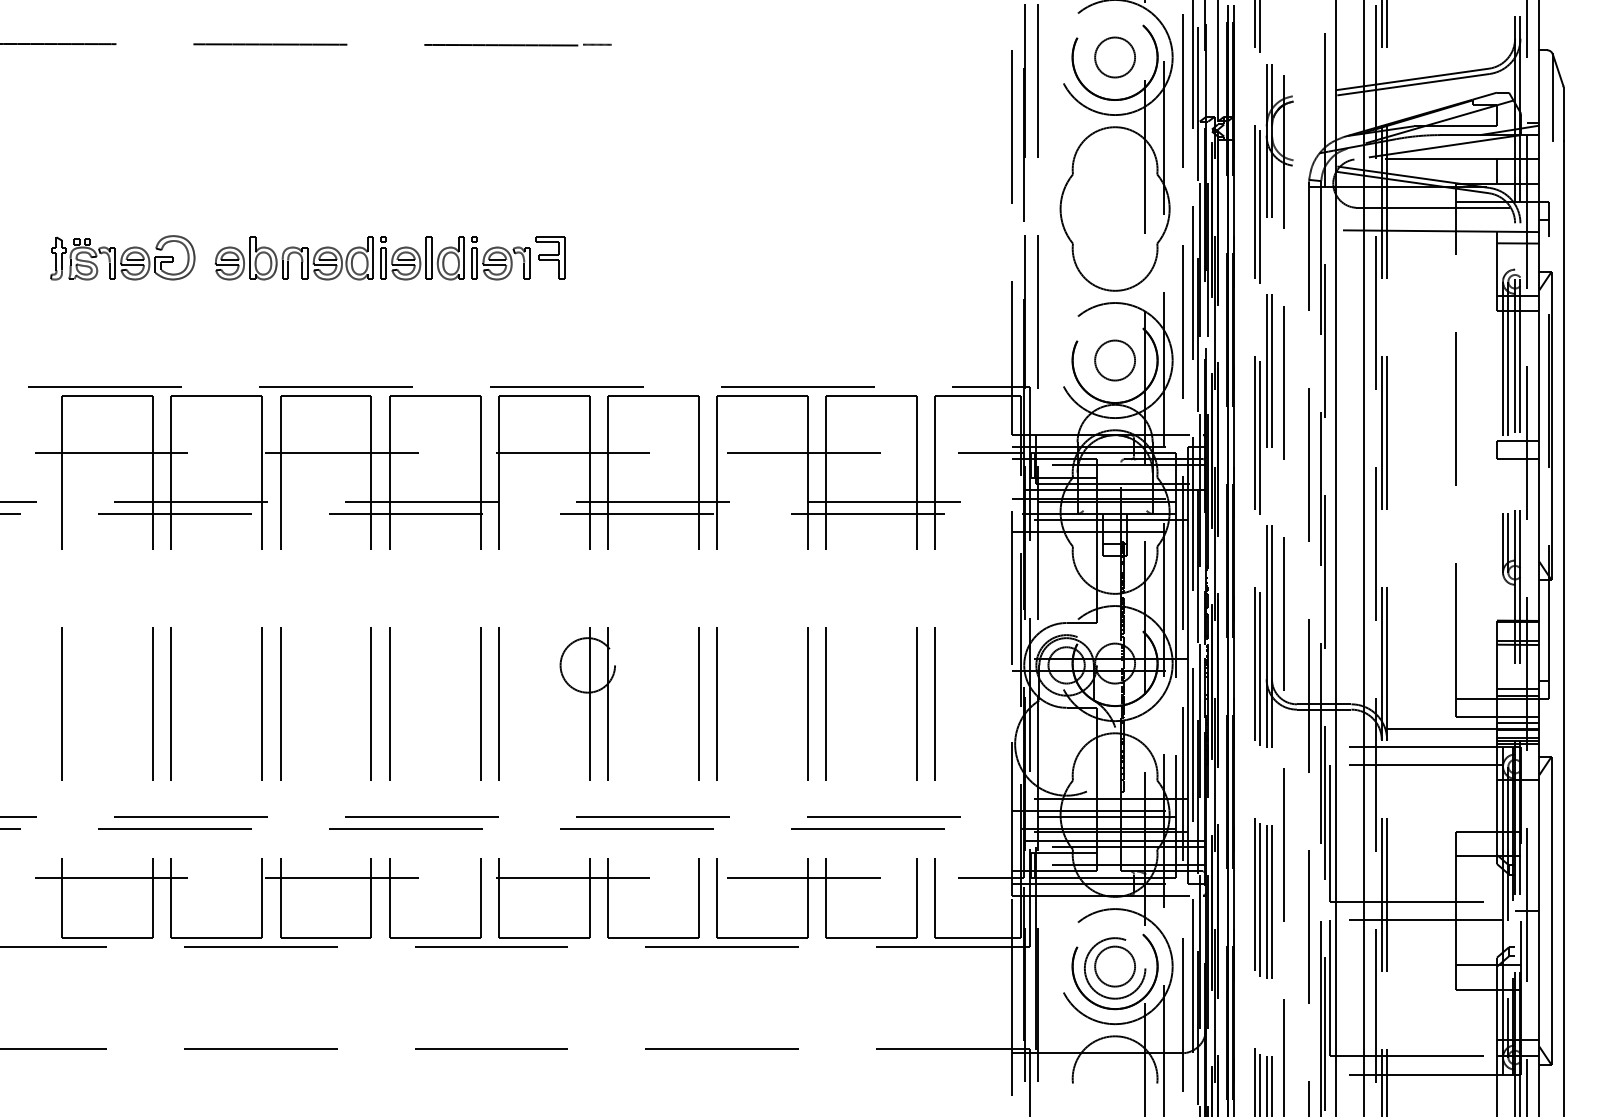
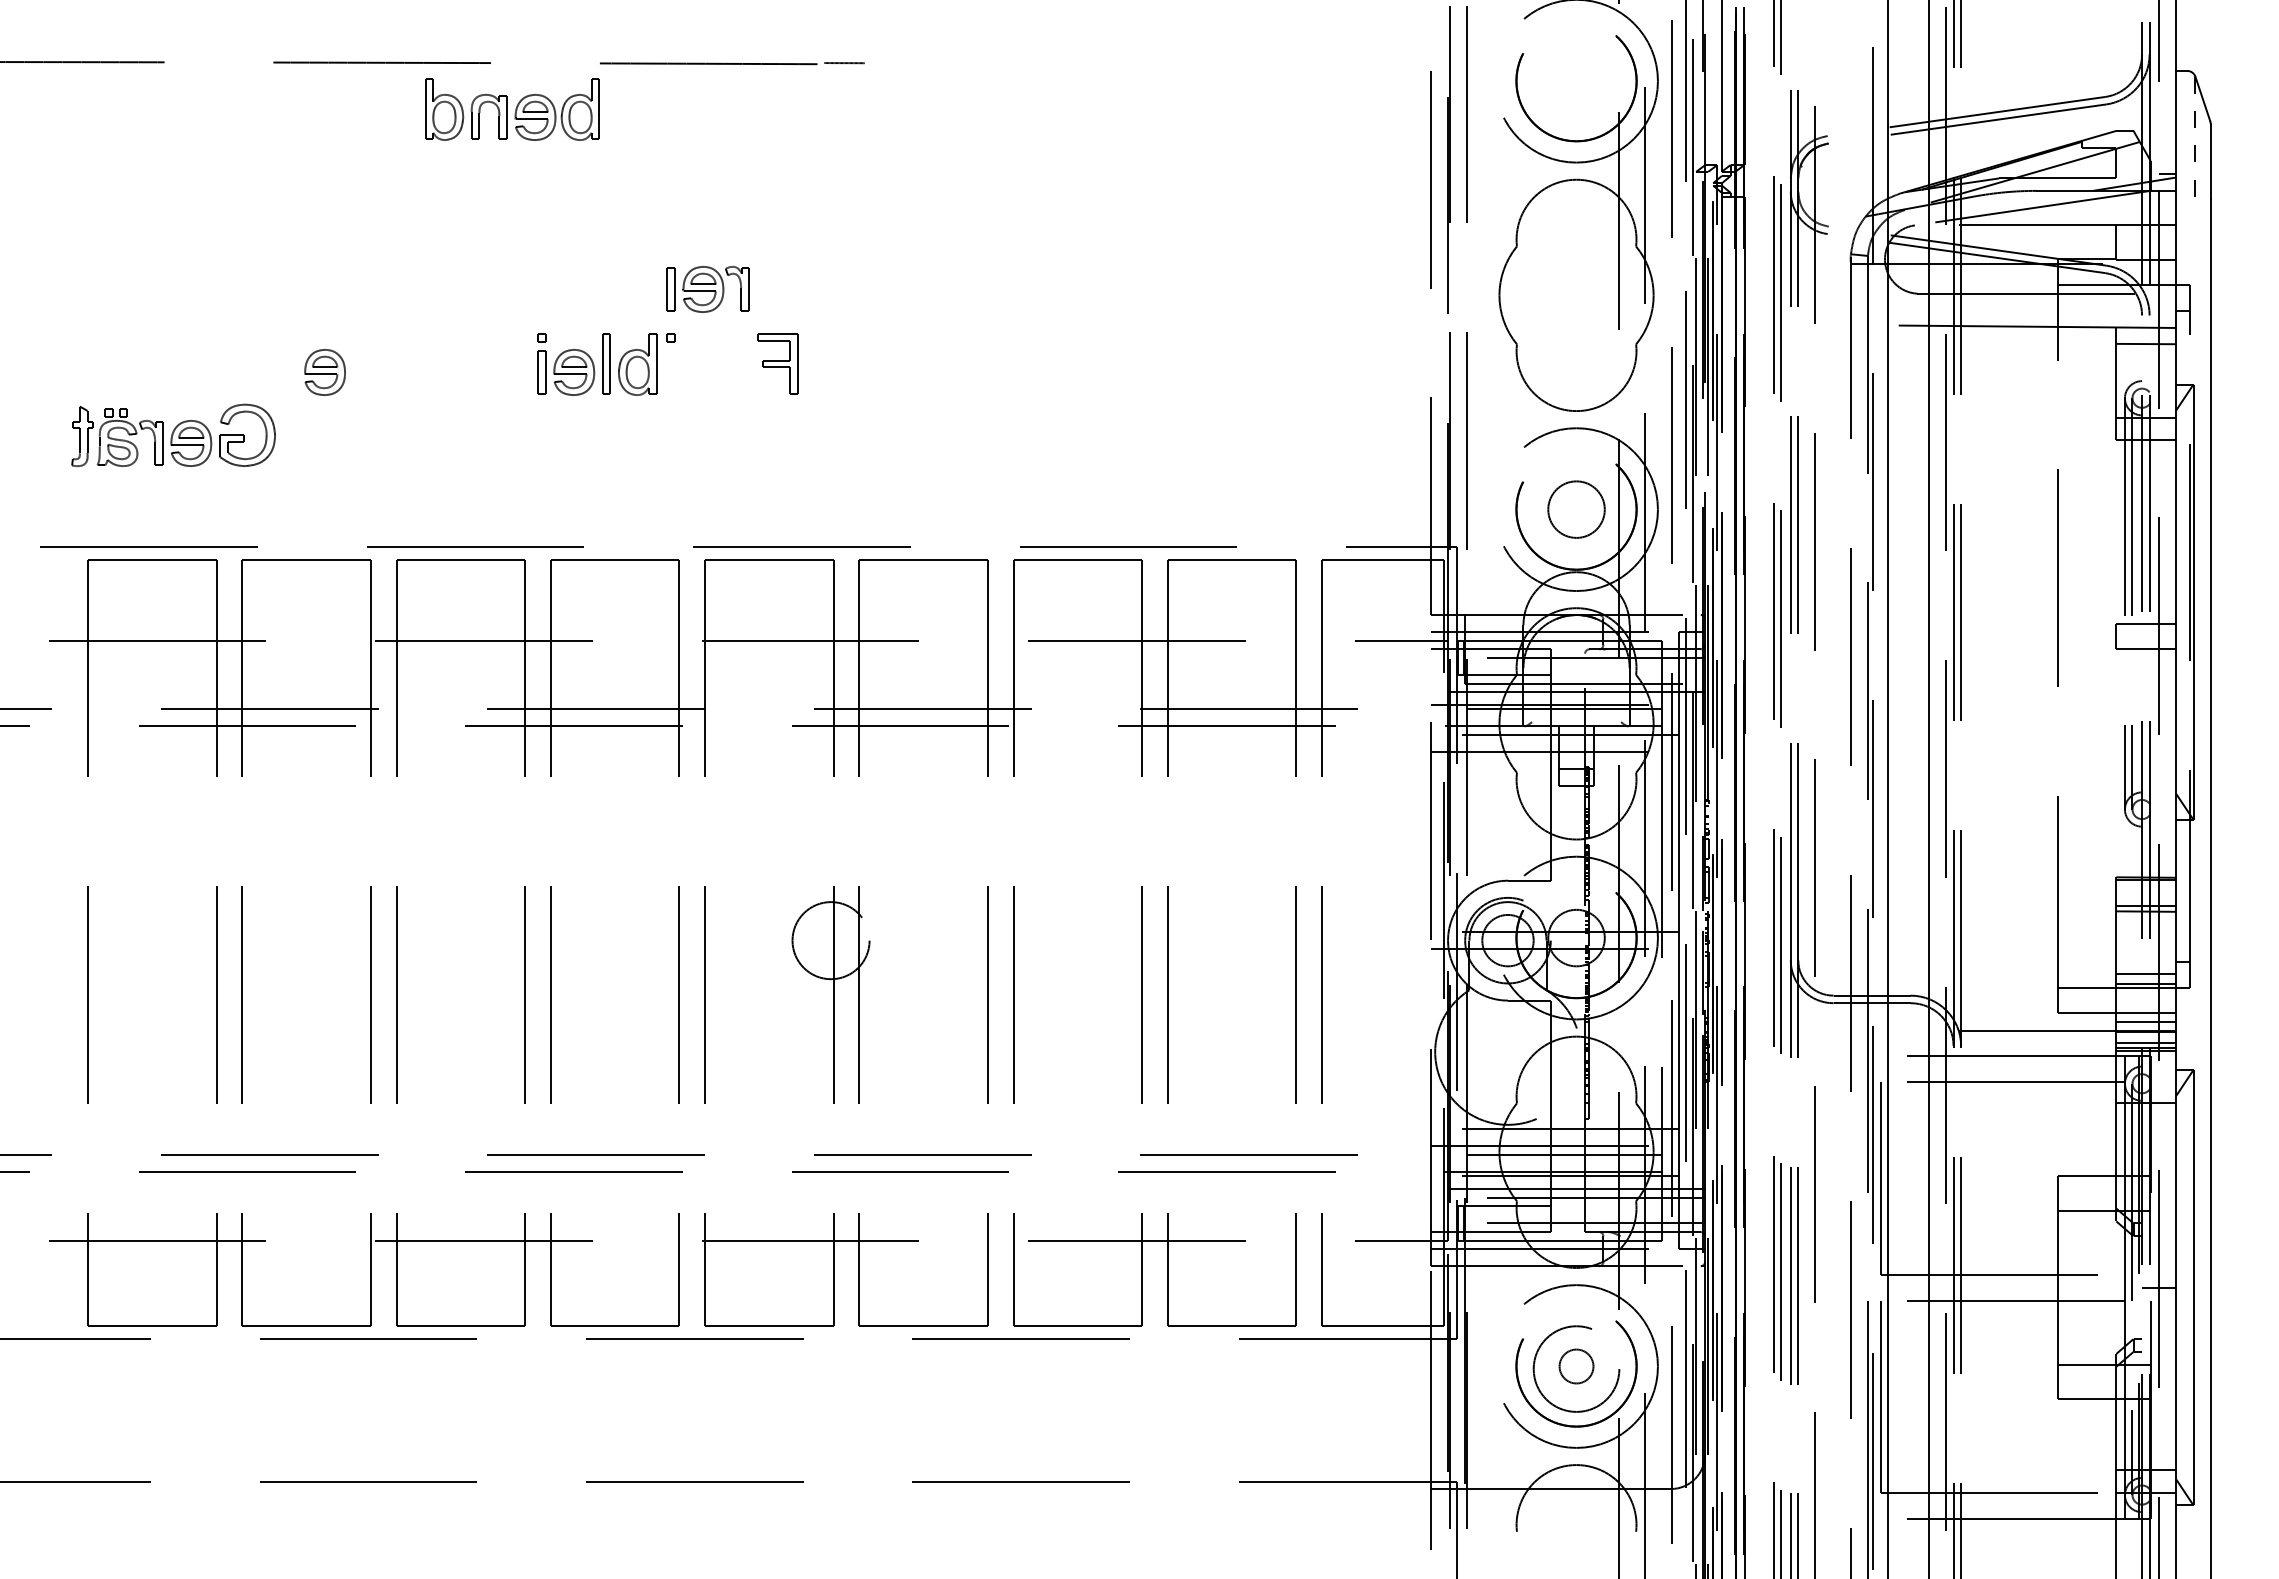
circle: (1115, 57) -> (1576, 81), removed
line: (1552, 98) -> (2195, 138), solid -> dashed
part: (122, 257) -> (173, 434), moved
part: (311, 257) -> (512, 109), moved
part: (500, 262) -> (707, 288), moved
circle: (1115, 966) -> (1576, 1366), size x0.6

